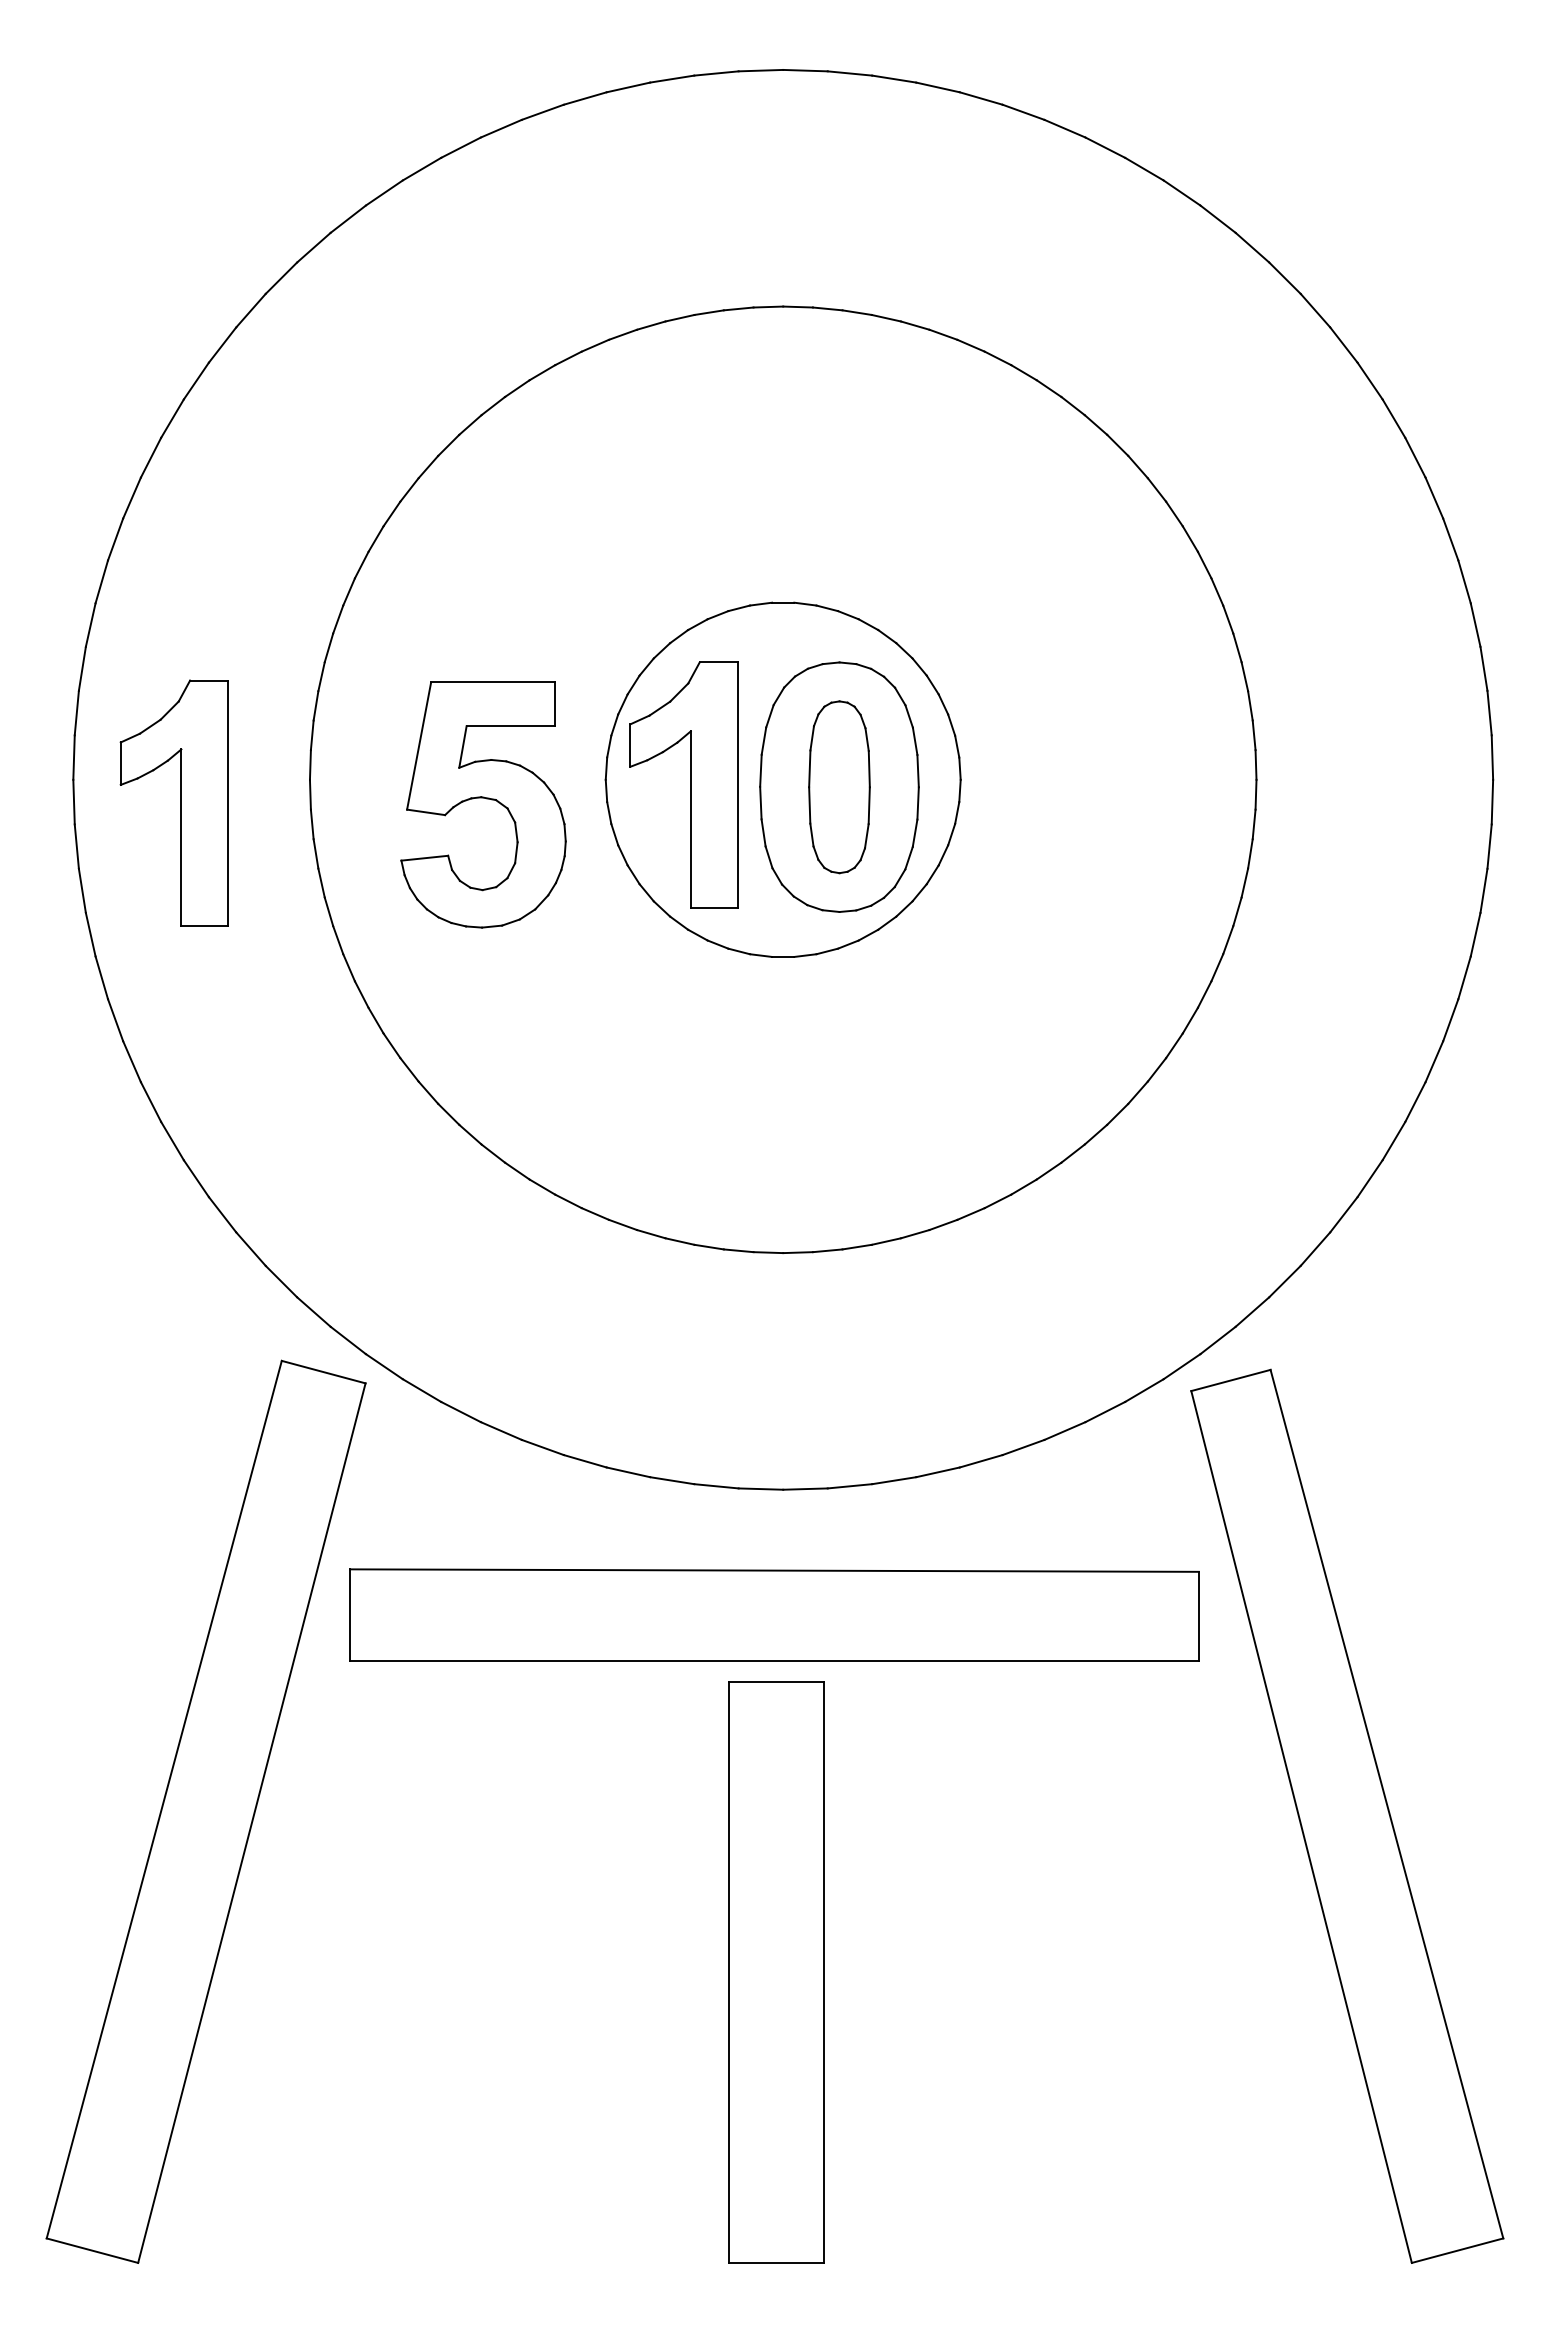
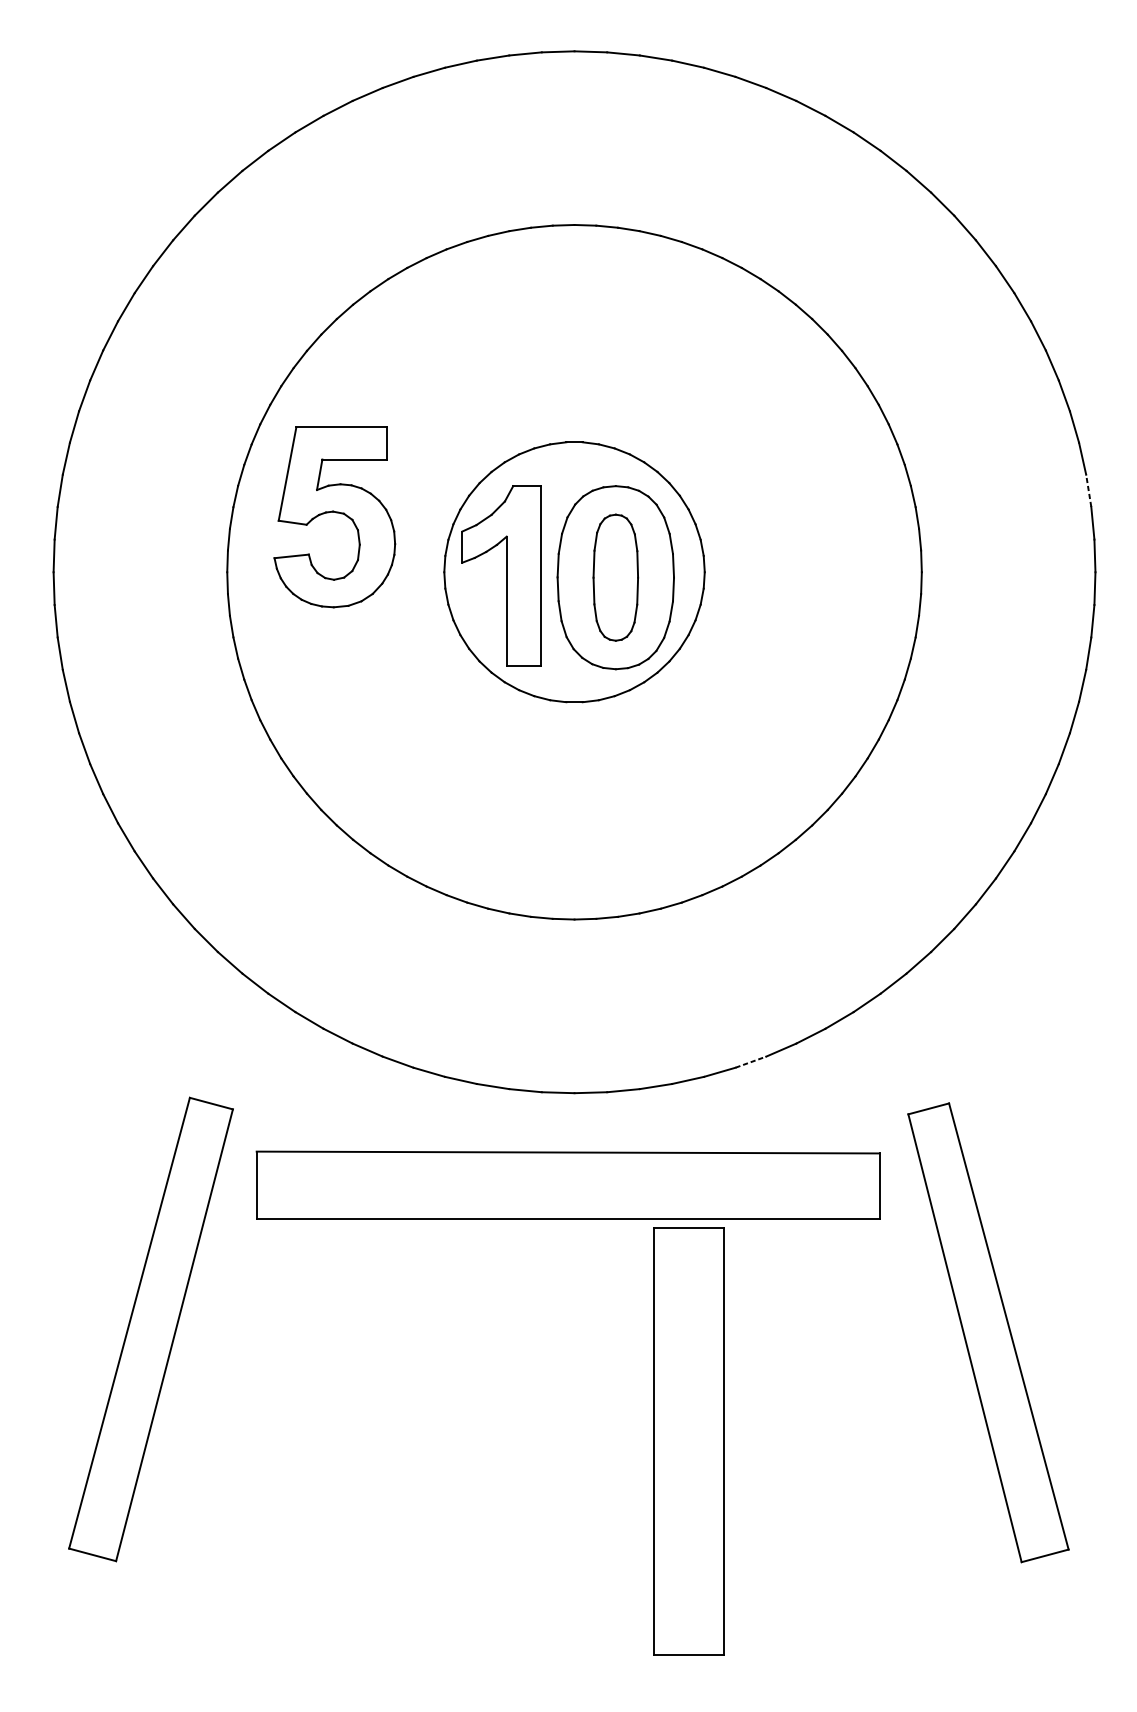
line: (1483, 668) -> (1088, 490), solid -> dashed
part: (180, 802) -> (132, 588), removed
part: (483, 804) -> (334, 516), moved
line: (1024, 1447) -> (751, 1062), solid -> dashed
part: (205, 1811) -> (150, 1329), size x0.7
part: (1347, 1815) -> (988, 1332), size x0.7
part: (776, 1972) -> (689, 1441), moved

